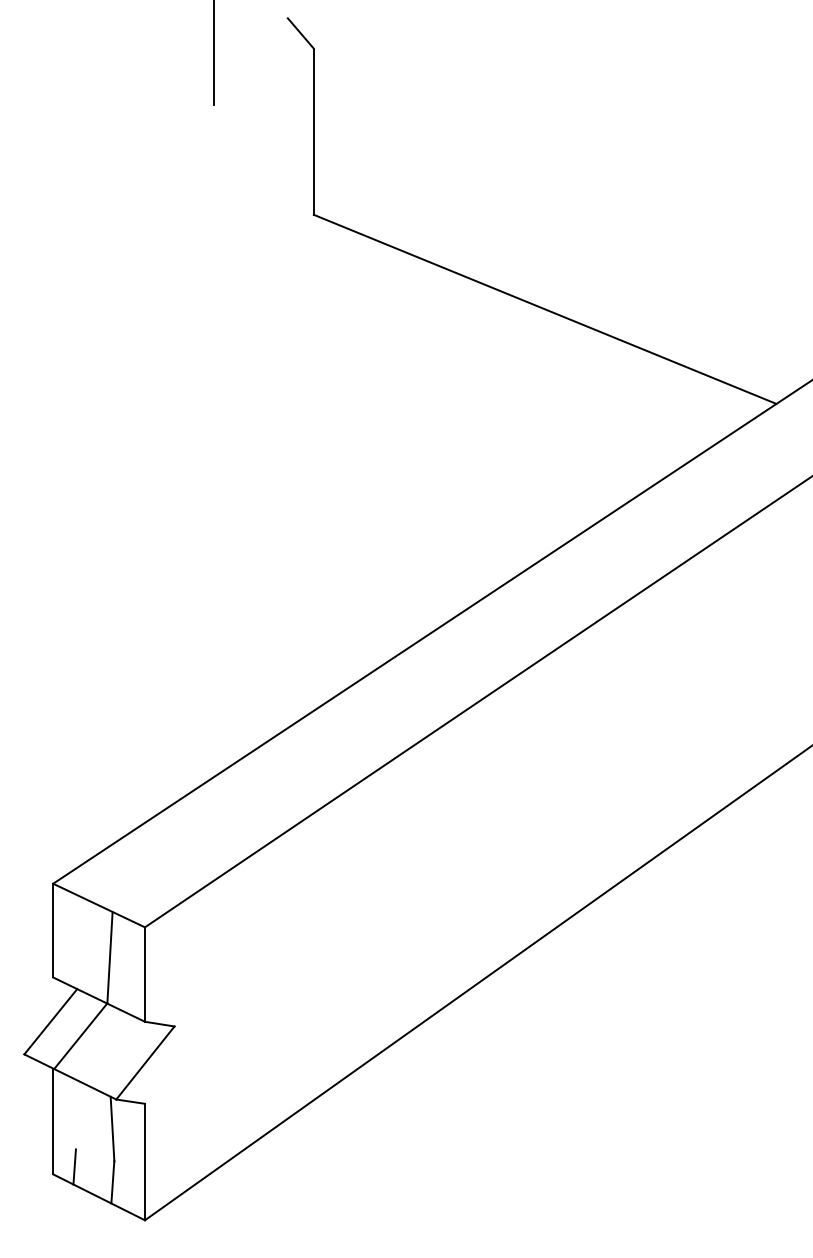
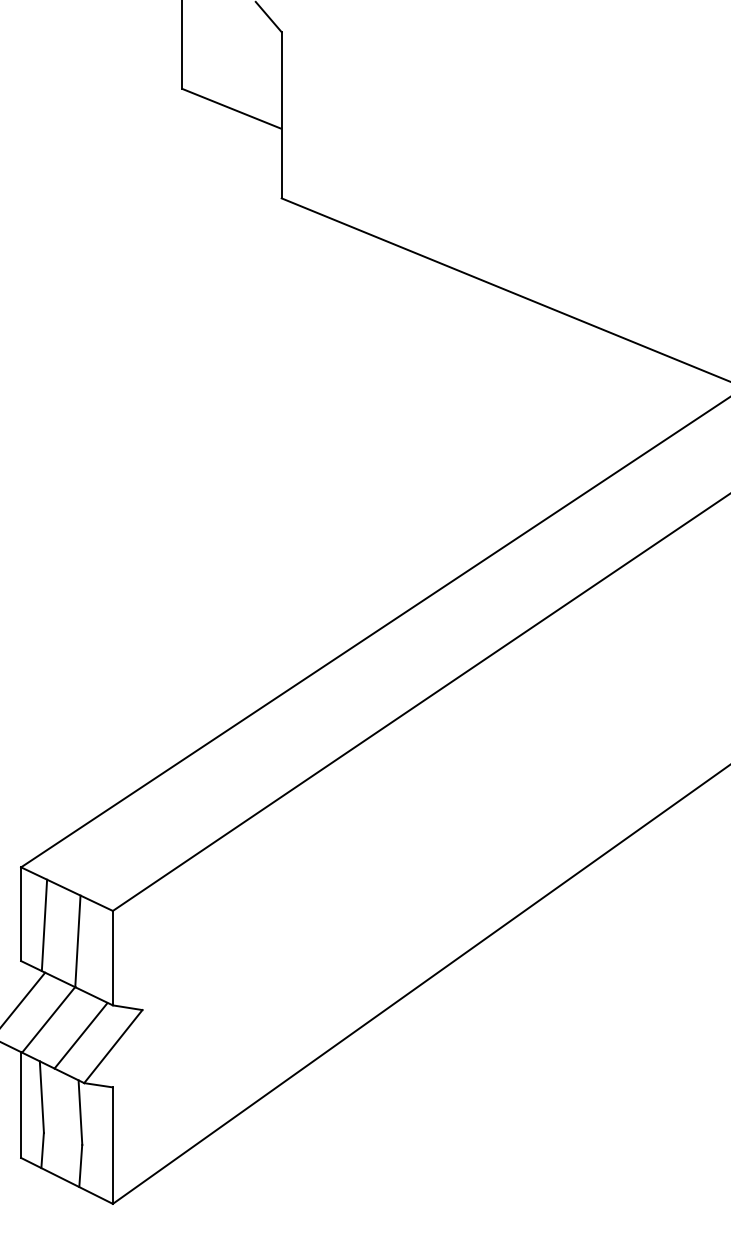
line: (263, 124) -> (231, 108), added
line: (76, 941) -> (44, 925), added
line: (112, 1052) -> (80, 1036), added
line: (73, 1113) -> (41, 1097), added

